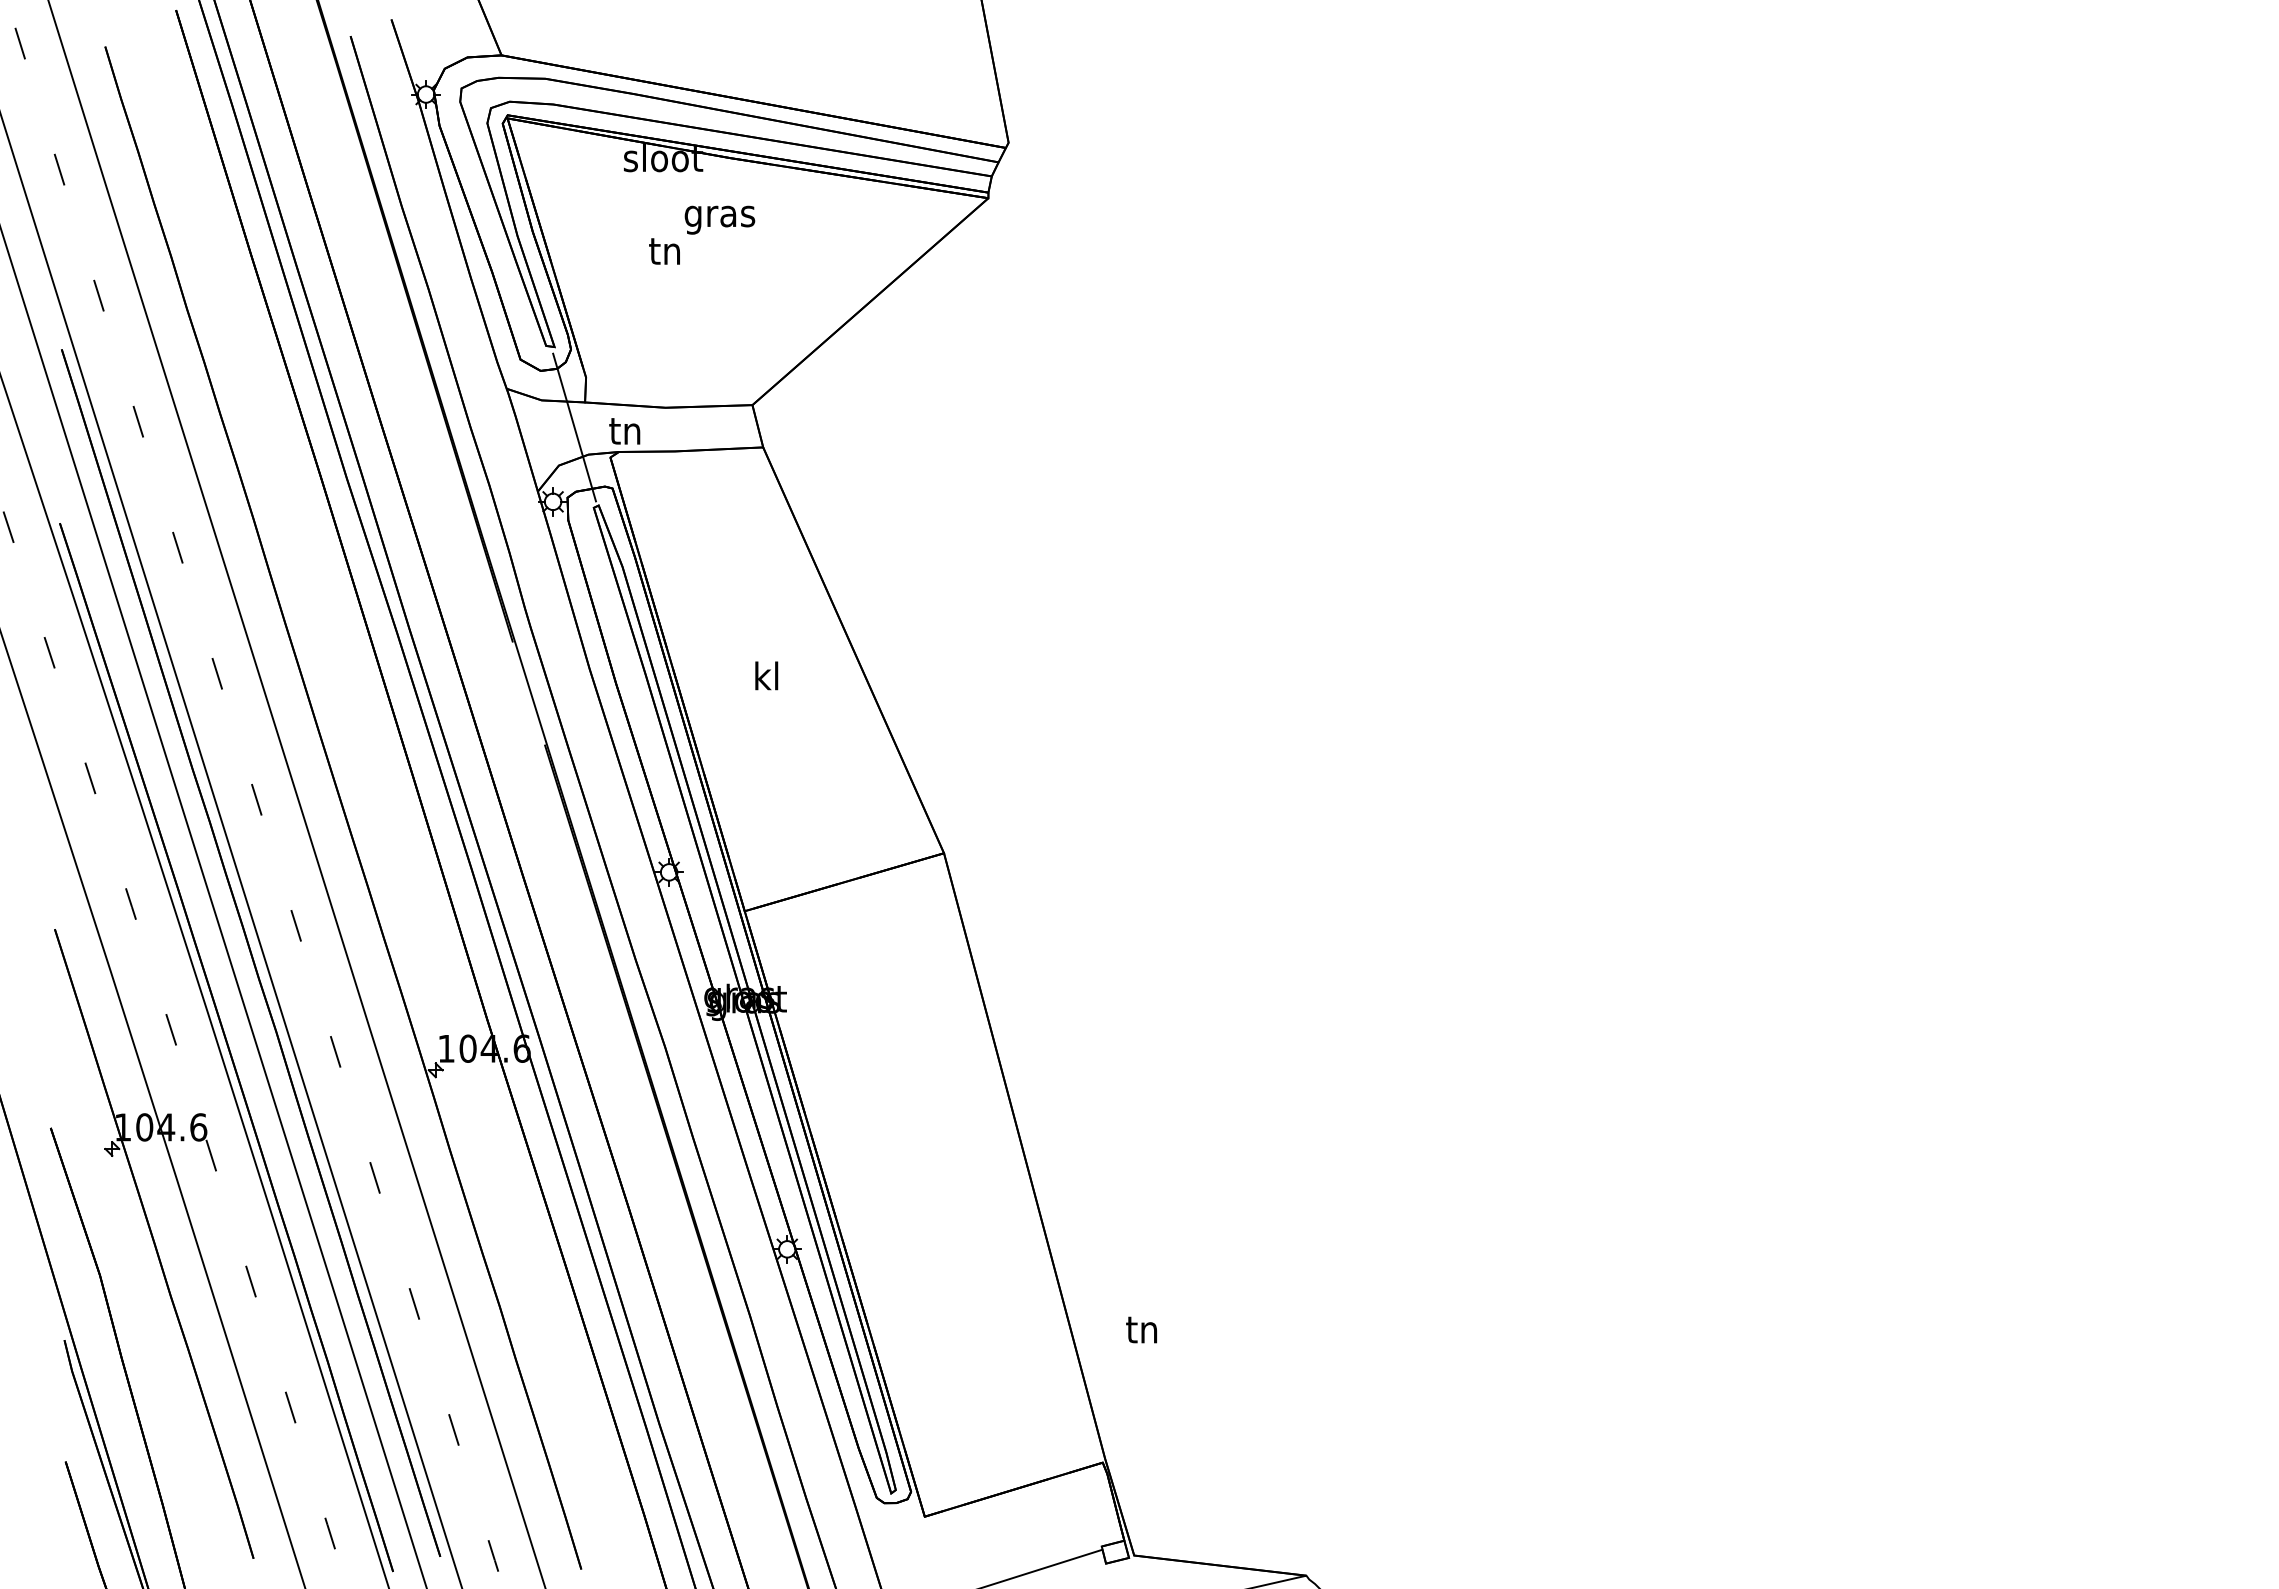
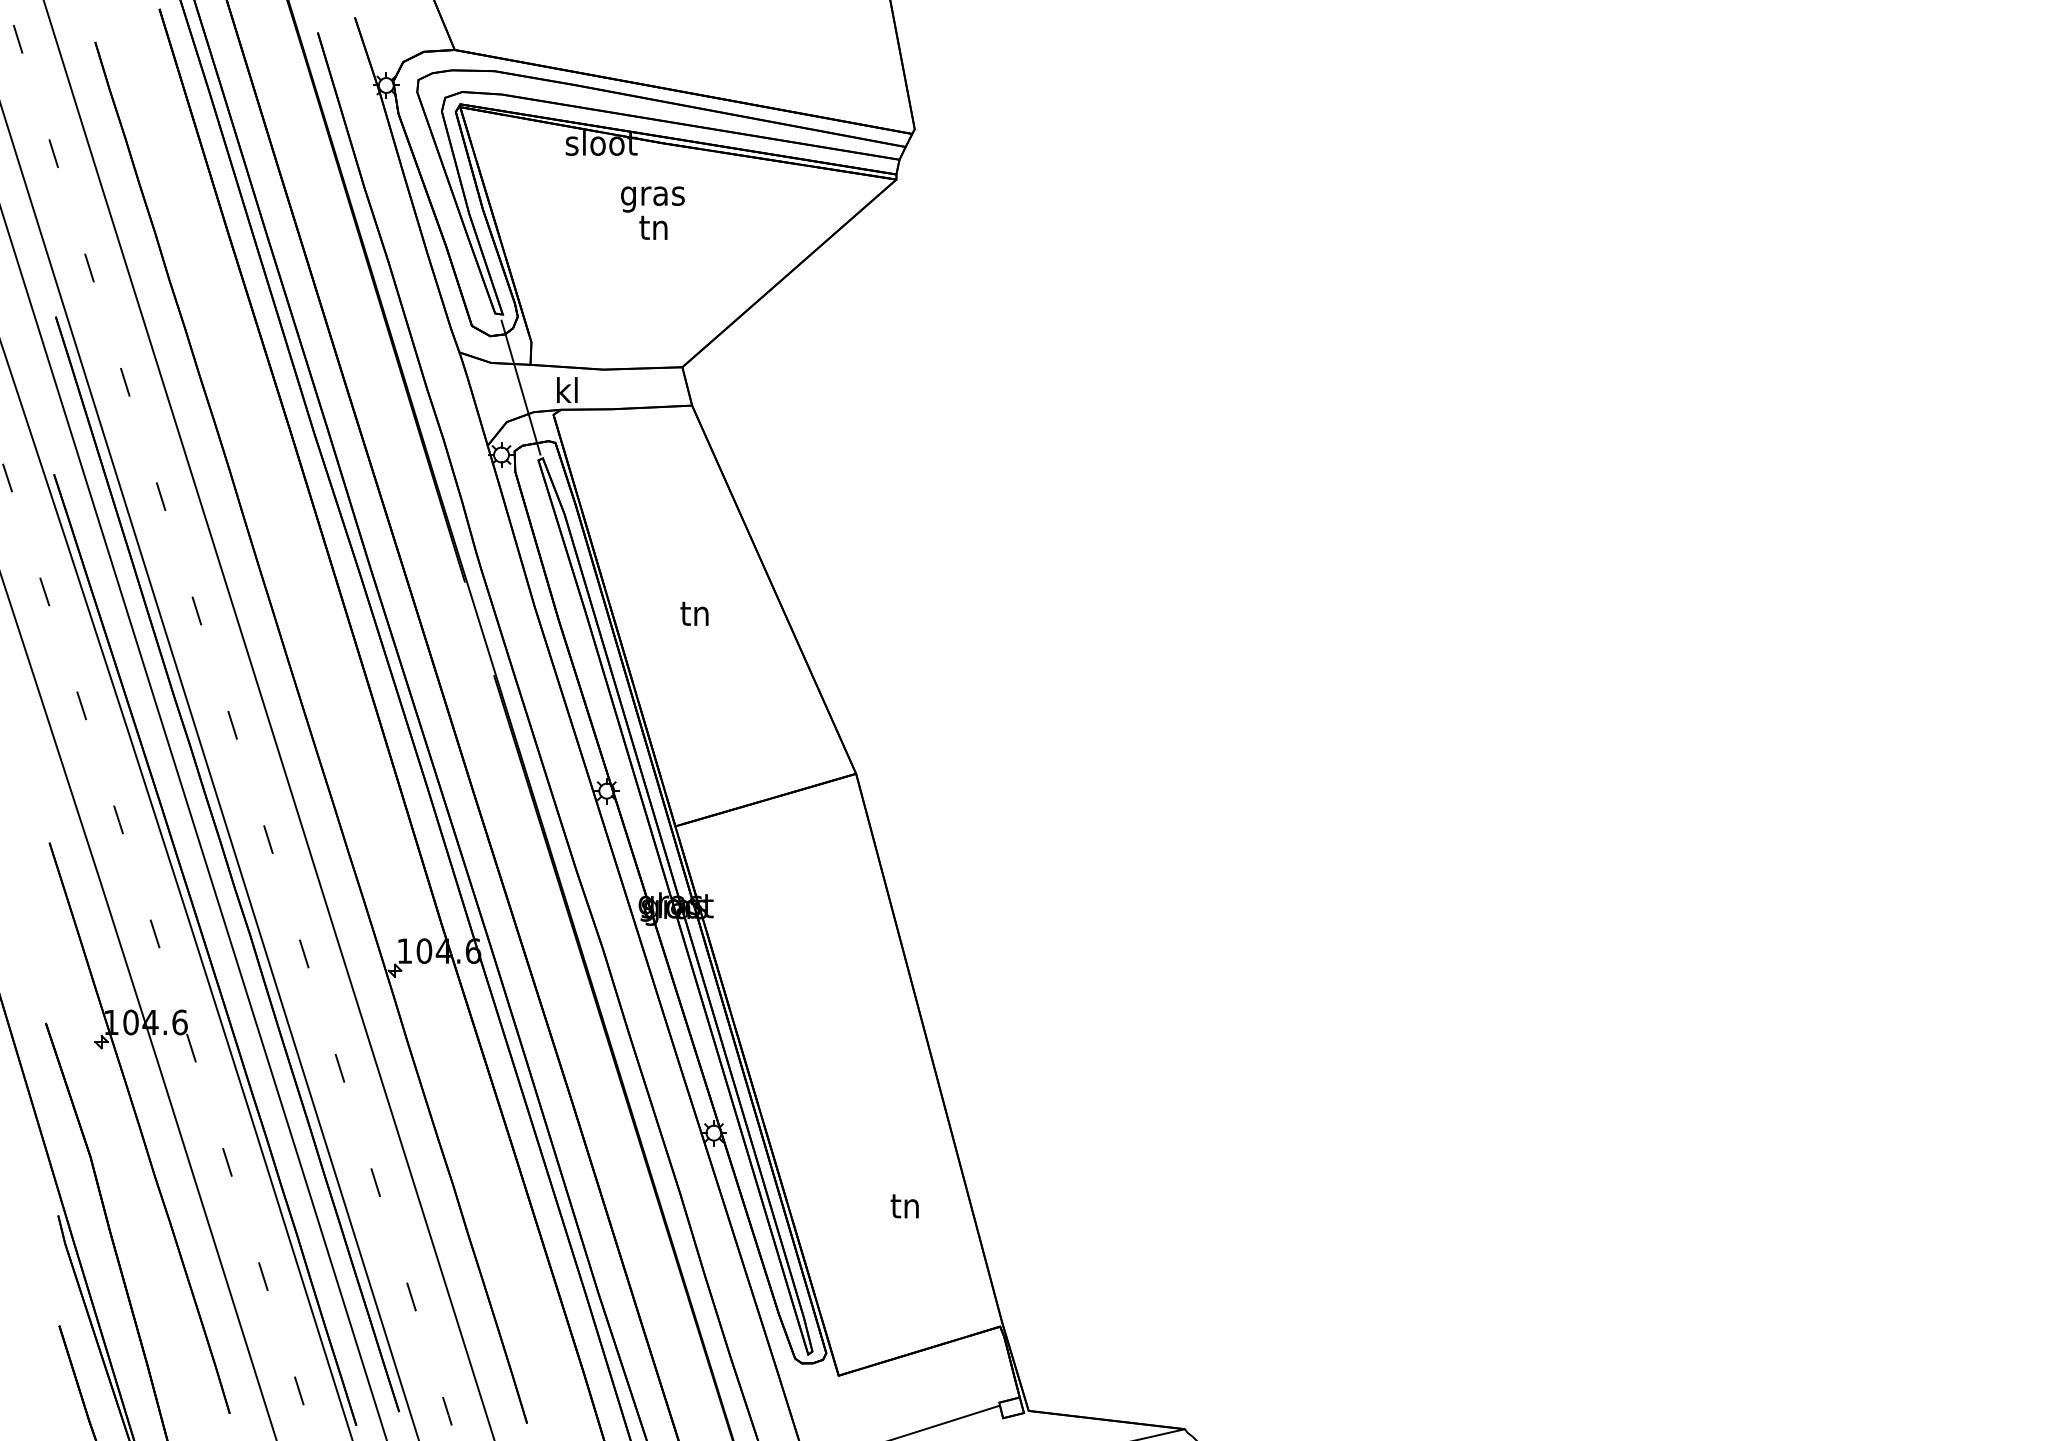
text: (664, 251) -> (653, 227), moved
text: (624, 430) -> (566, 390), tn -> kl
text: (765, 675) -> (694, 612), kl -> tn
text: (1141, 1329) -> (904, 1205), moved

